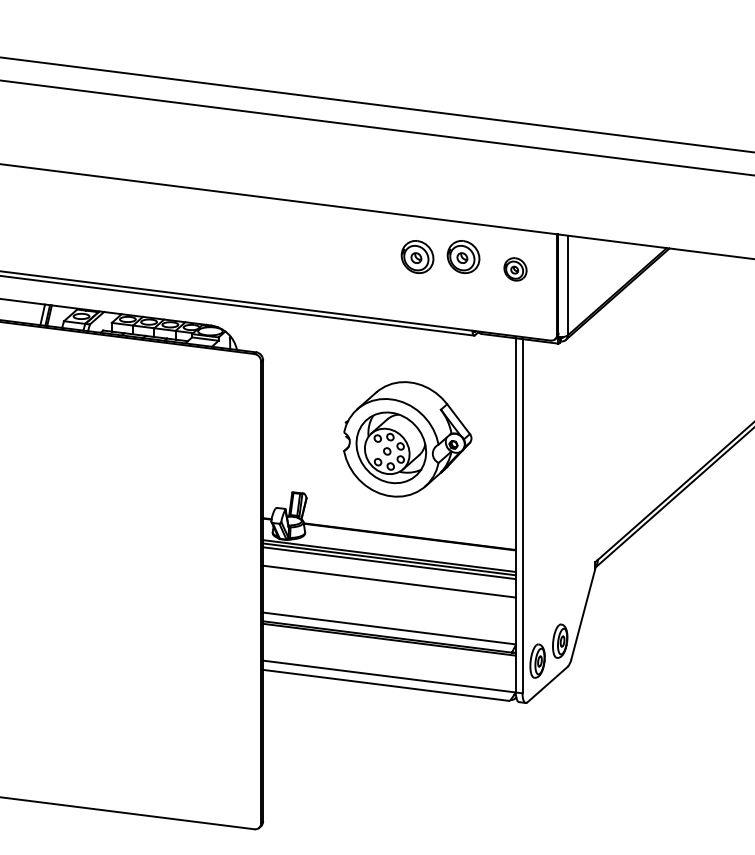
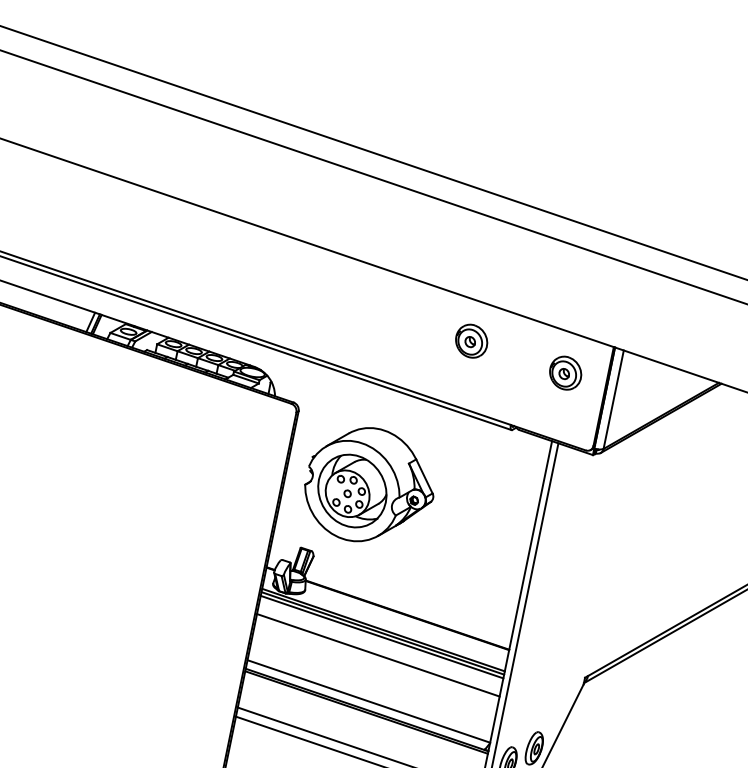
part: (463, 256) -> (517, 349), removed
part: (515, 269) -> (565, 373), size x1.43
part: (407, 439) -> (369, 486), moved

